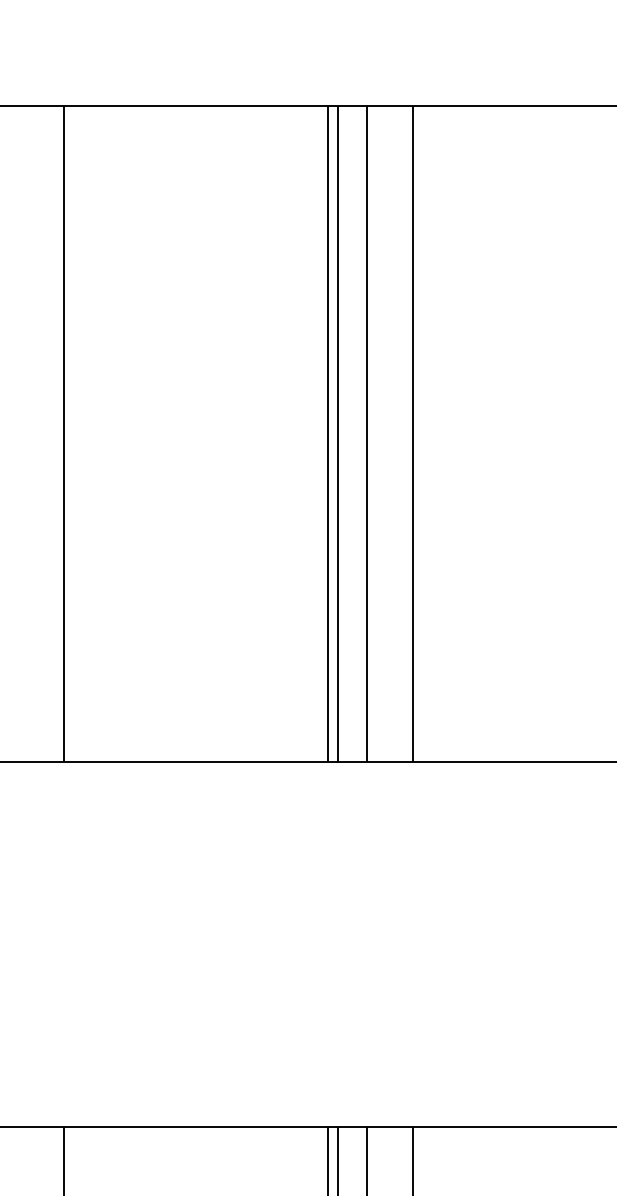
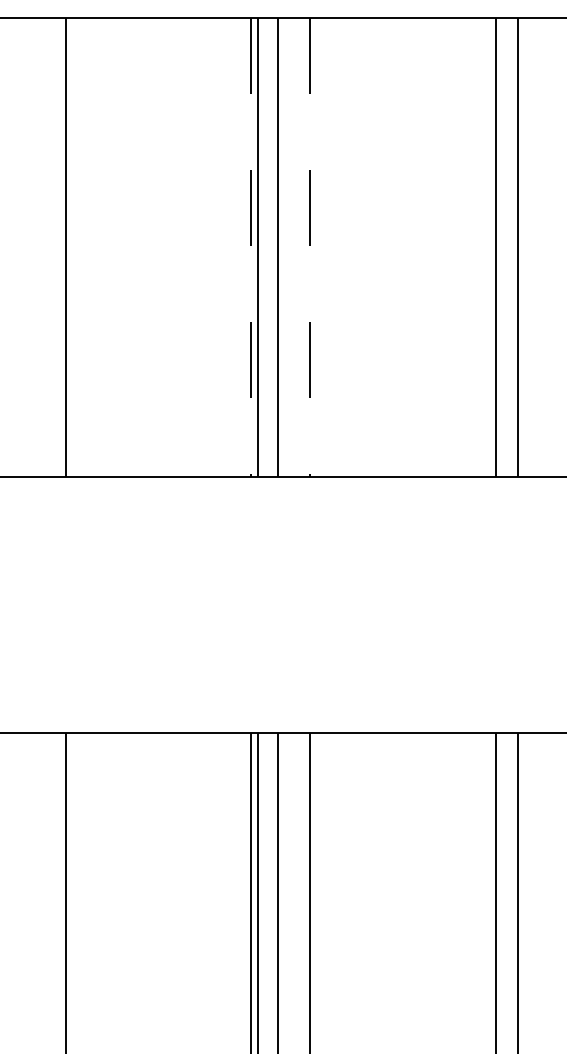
line: (328, 433) -> (251, 247), solid -> dashed
line: (413, 433) -> (310, 247), solid -> dashed

